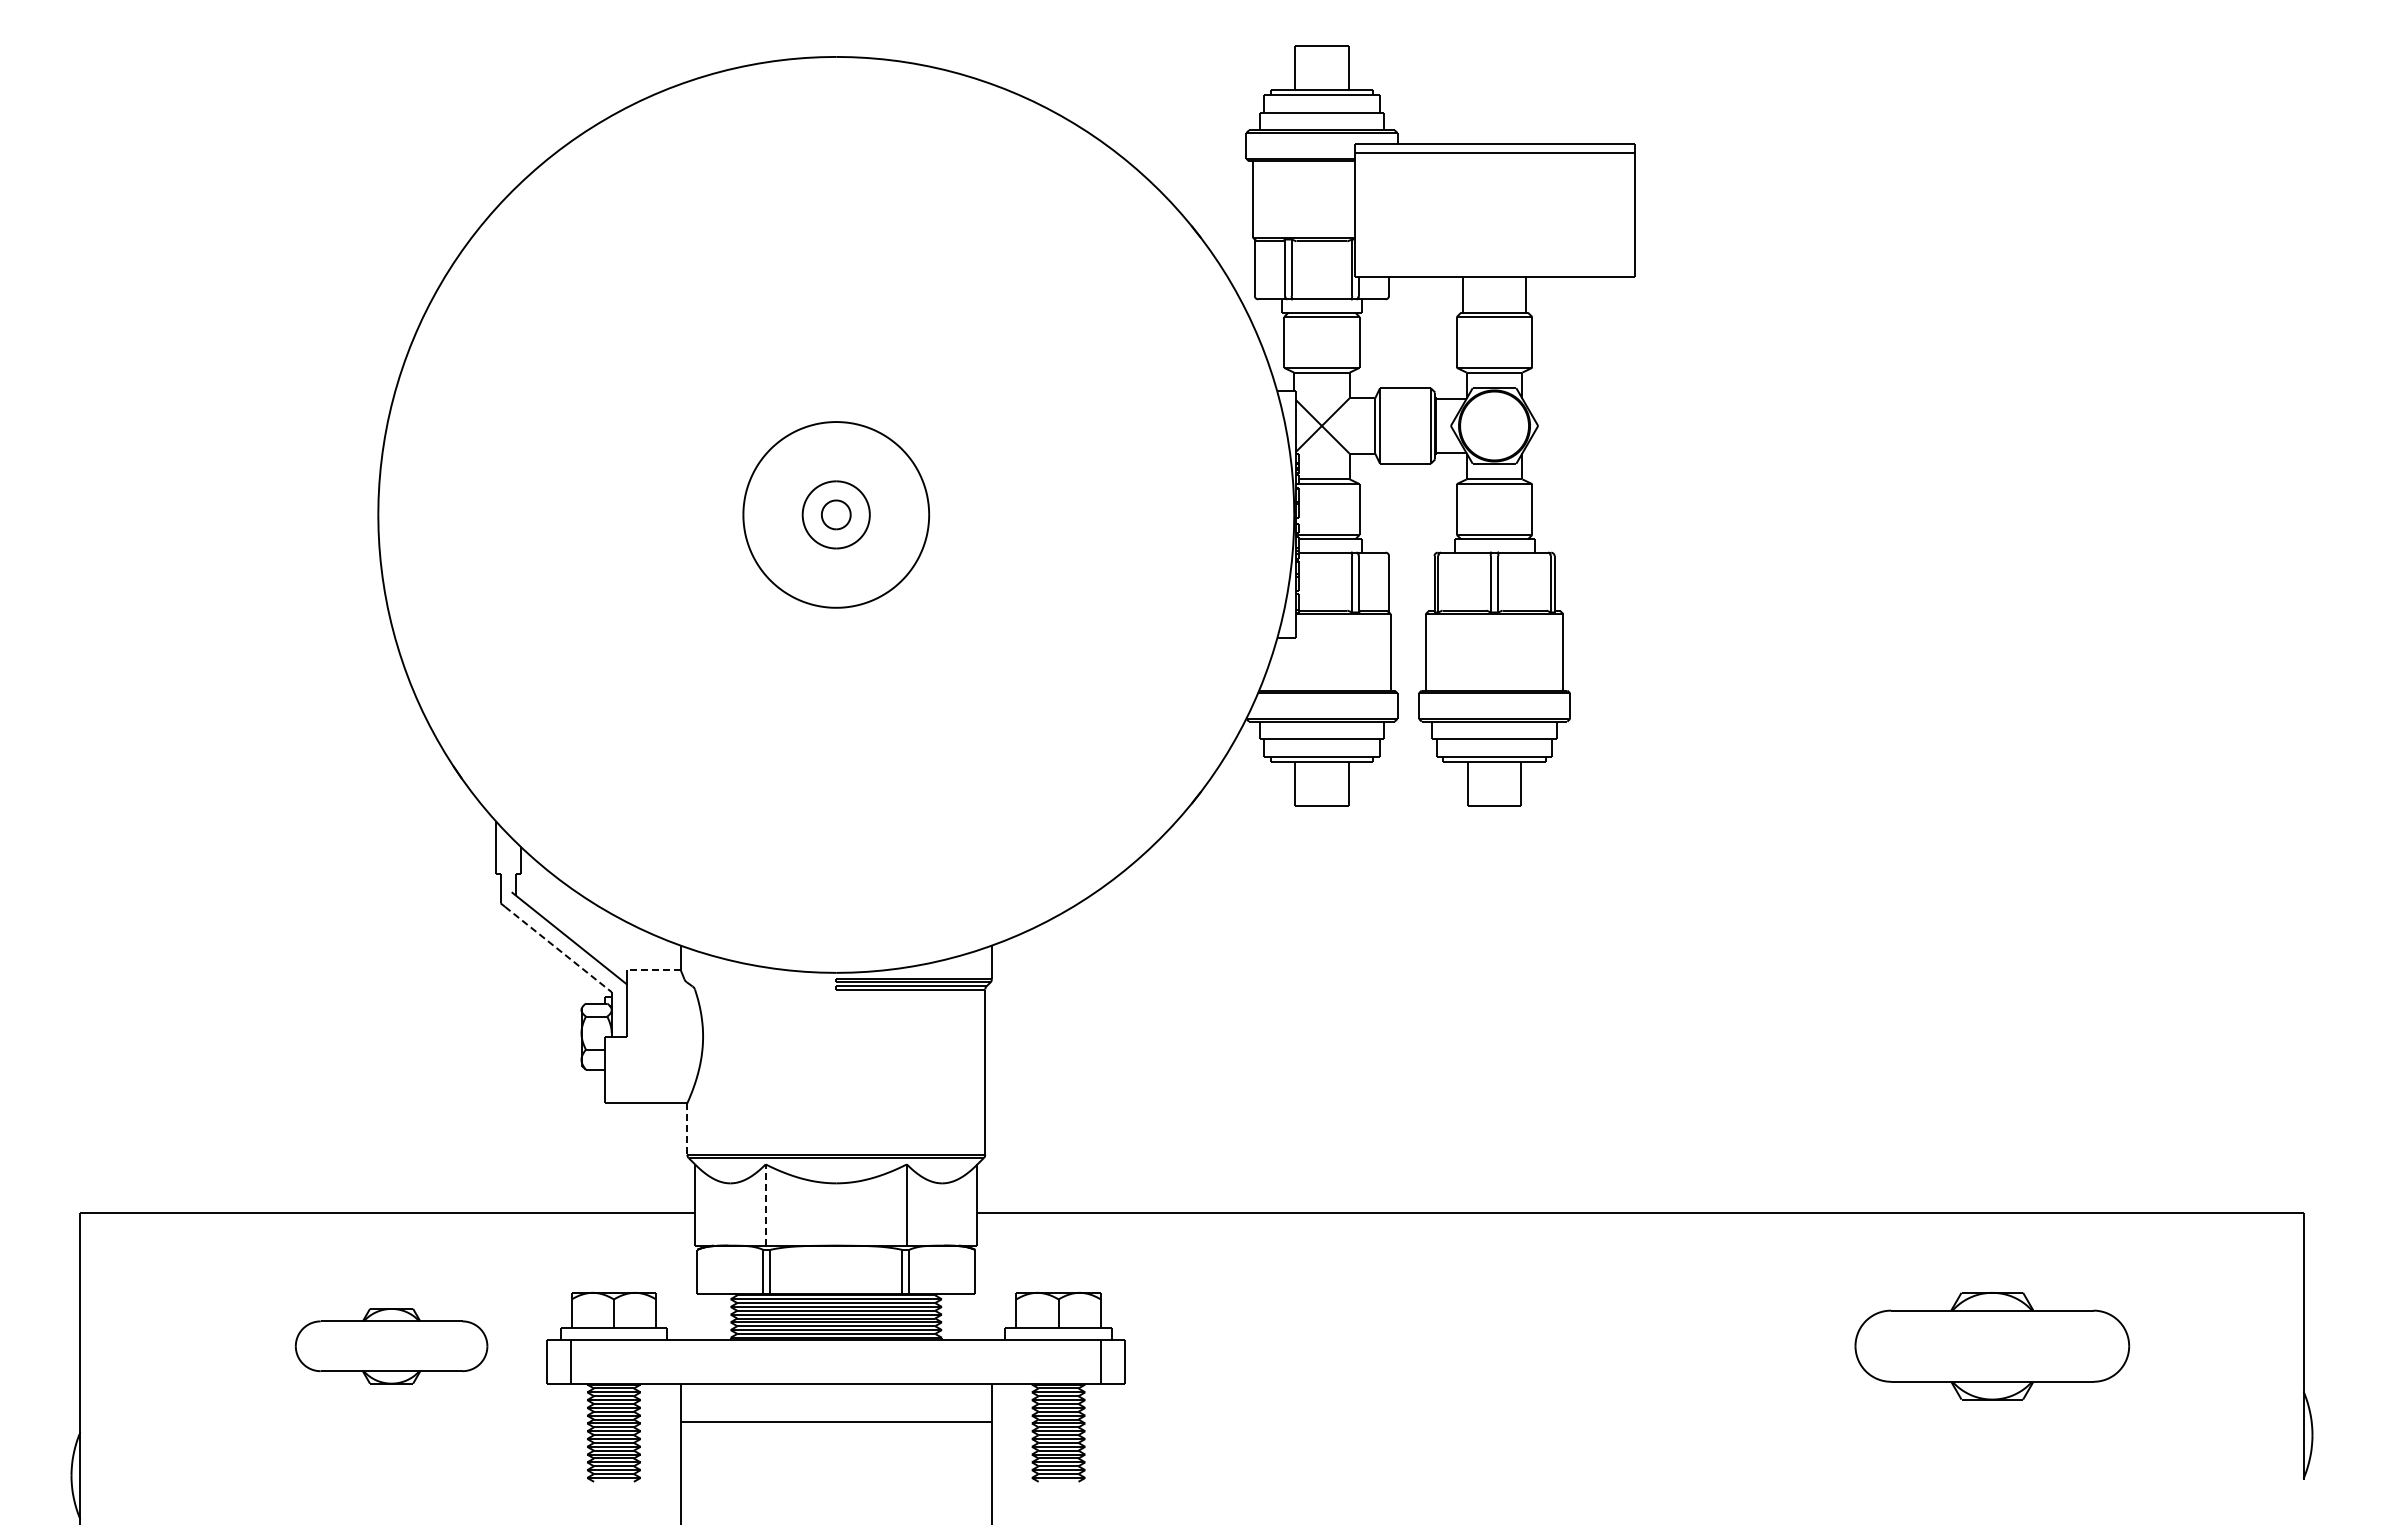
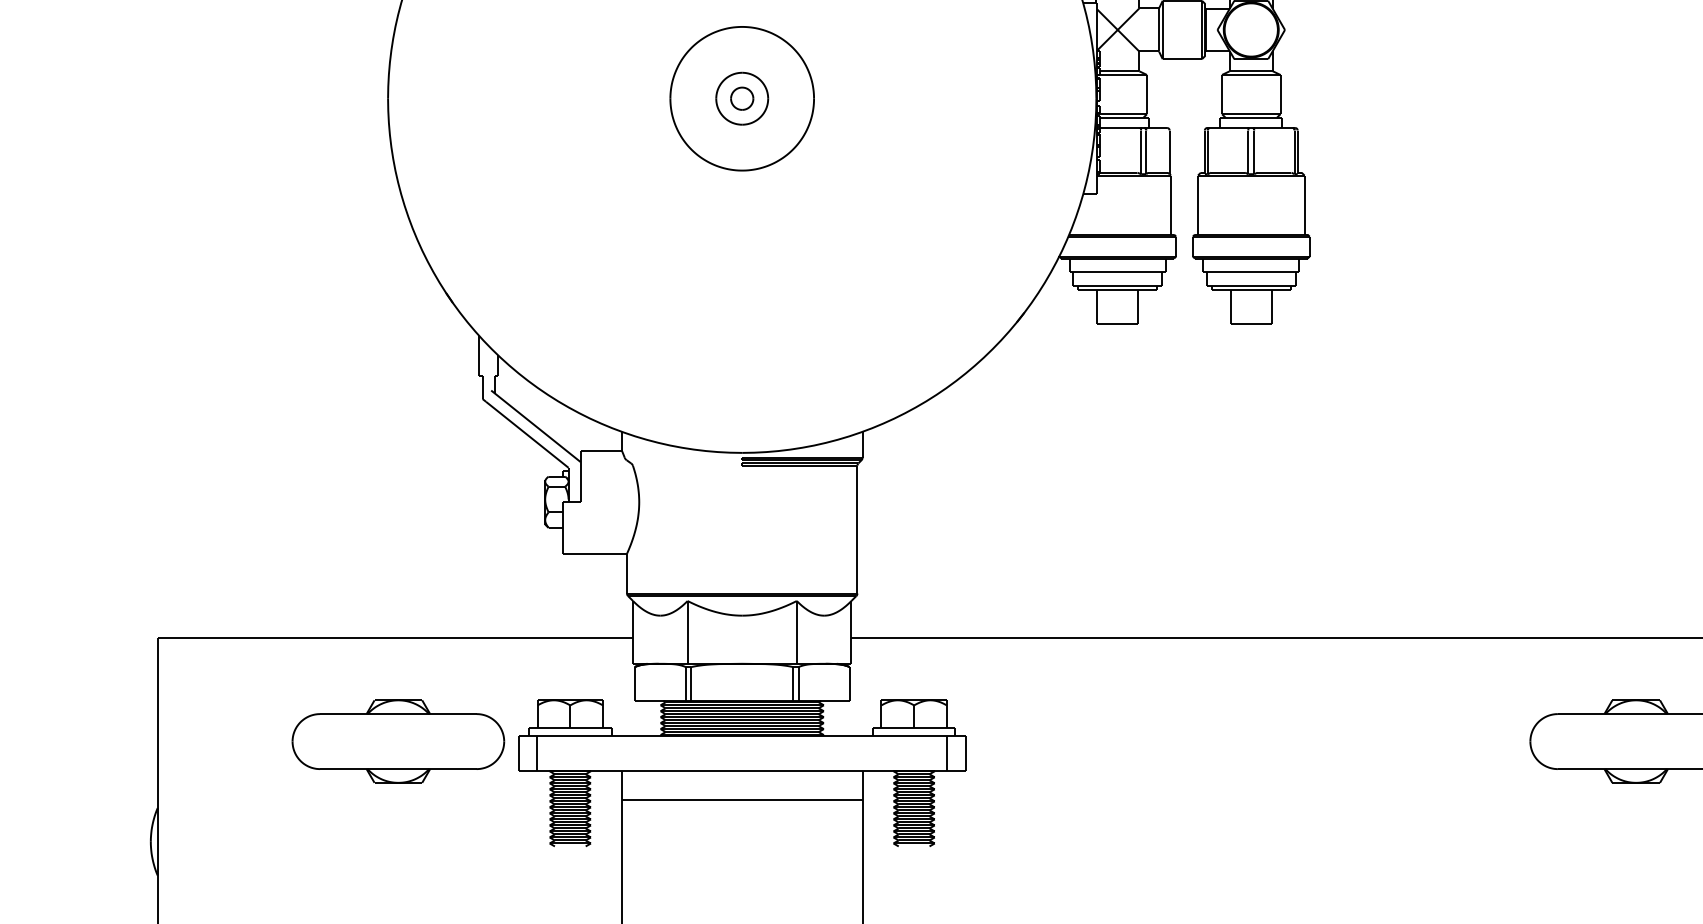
line: (558, 949) -> (527, 434), dashed -> solid
line: (653, 969) -> (600, 450), dashed -> solid
line: (687, 1129) -> (627, 574), dashed -> solid
line: (765, 1205) -> (687, 632), dashed -> solid
part: (391, 1346) -> (398, 741), size x1.43

